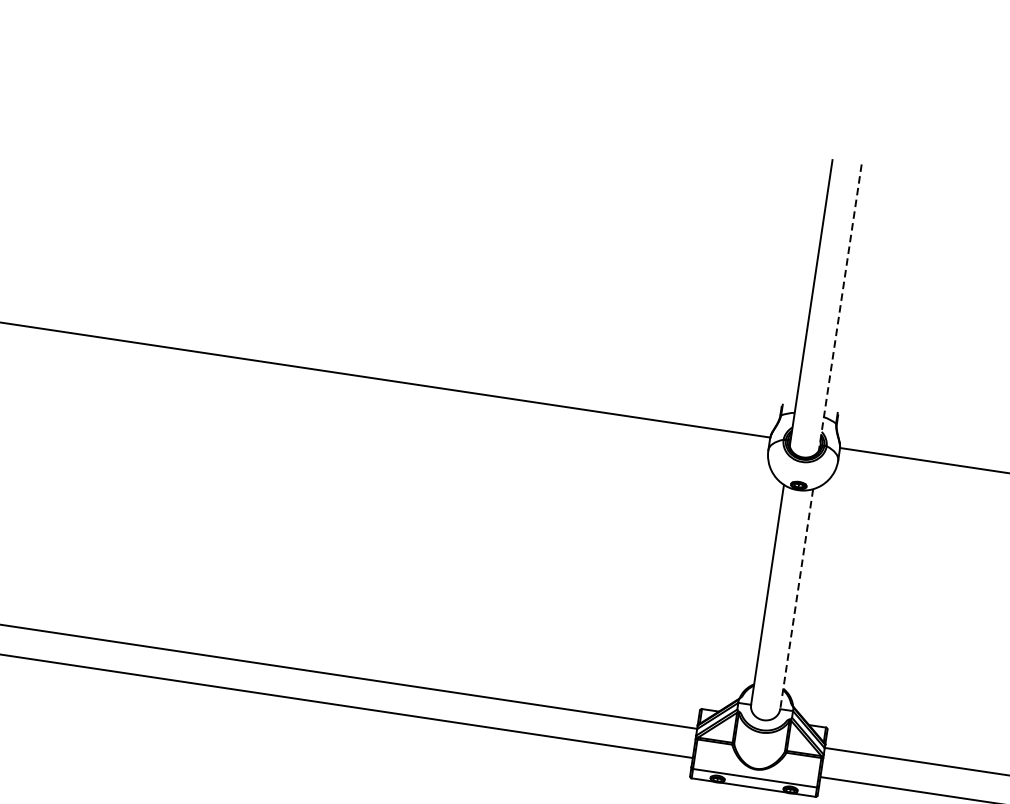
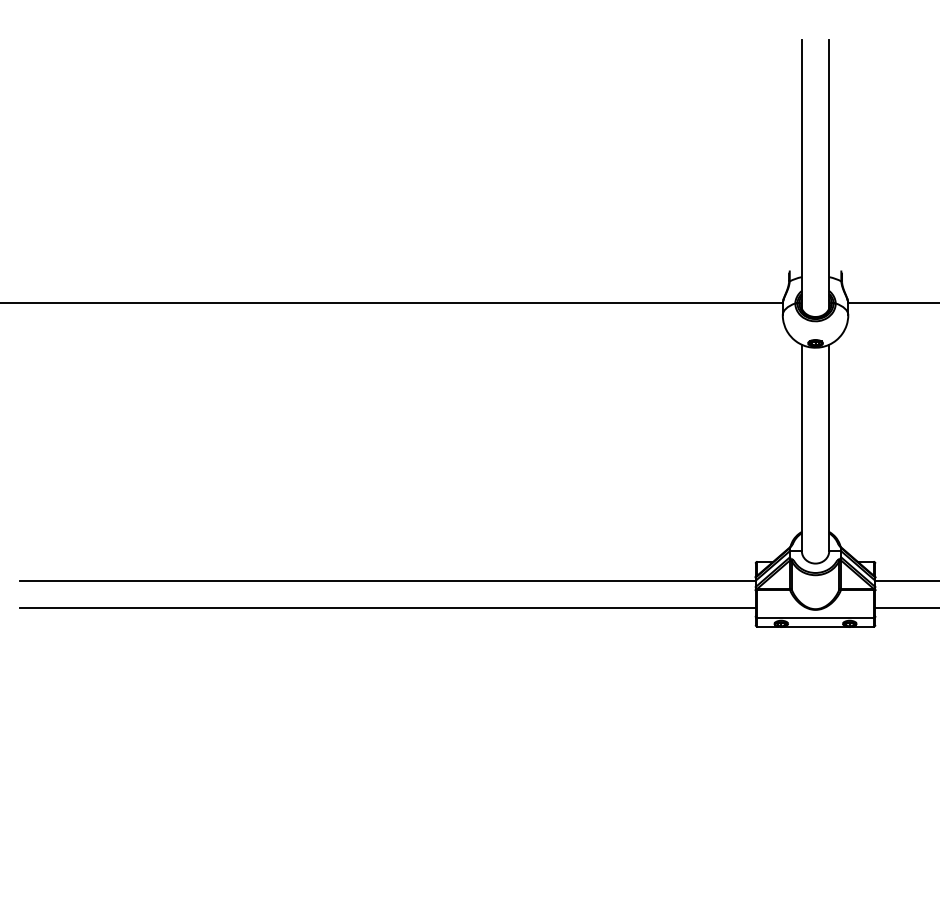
line: (840, 307) -> (829, 174), dashed -> solid
line: (796, 599) -> (829, 448), dashed -> solid

